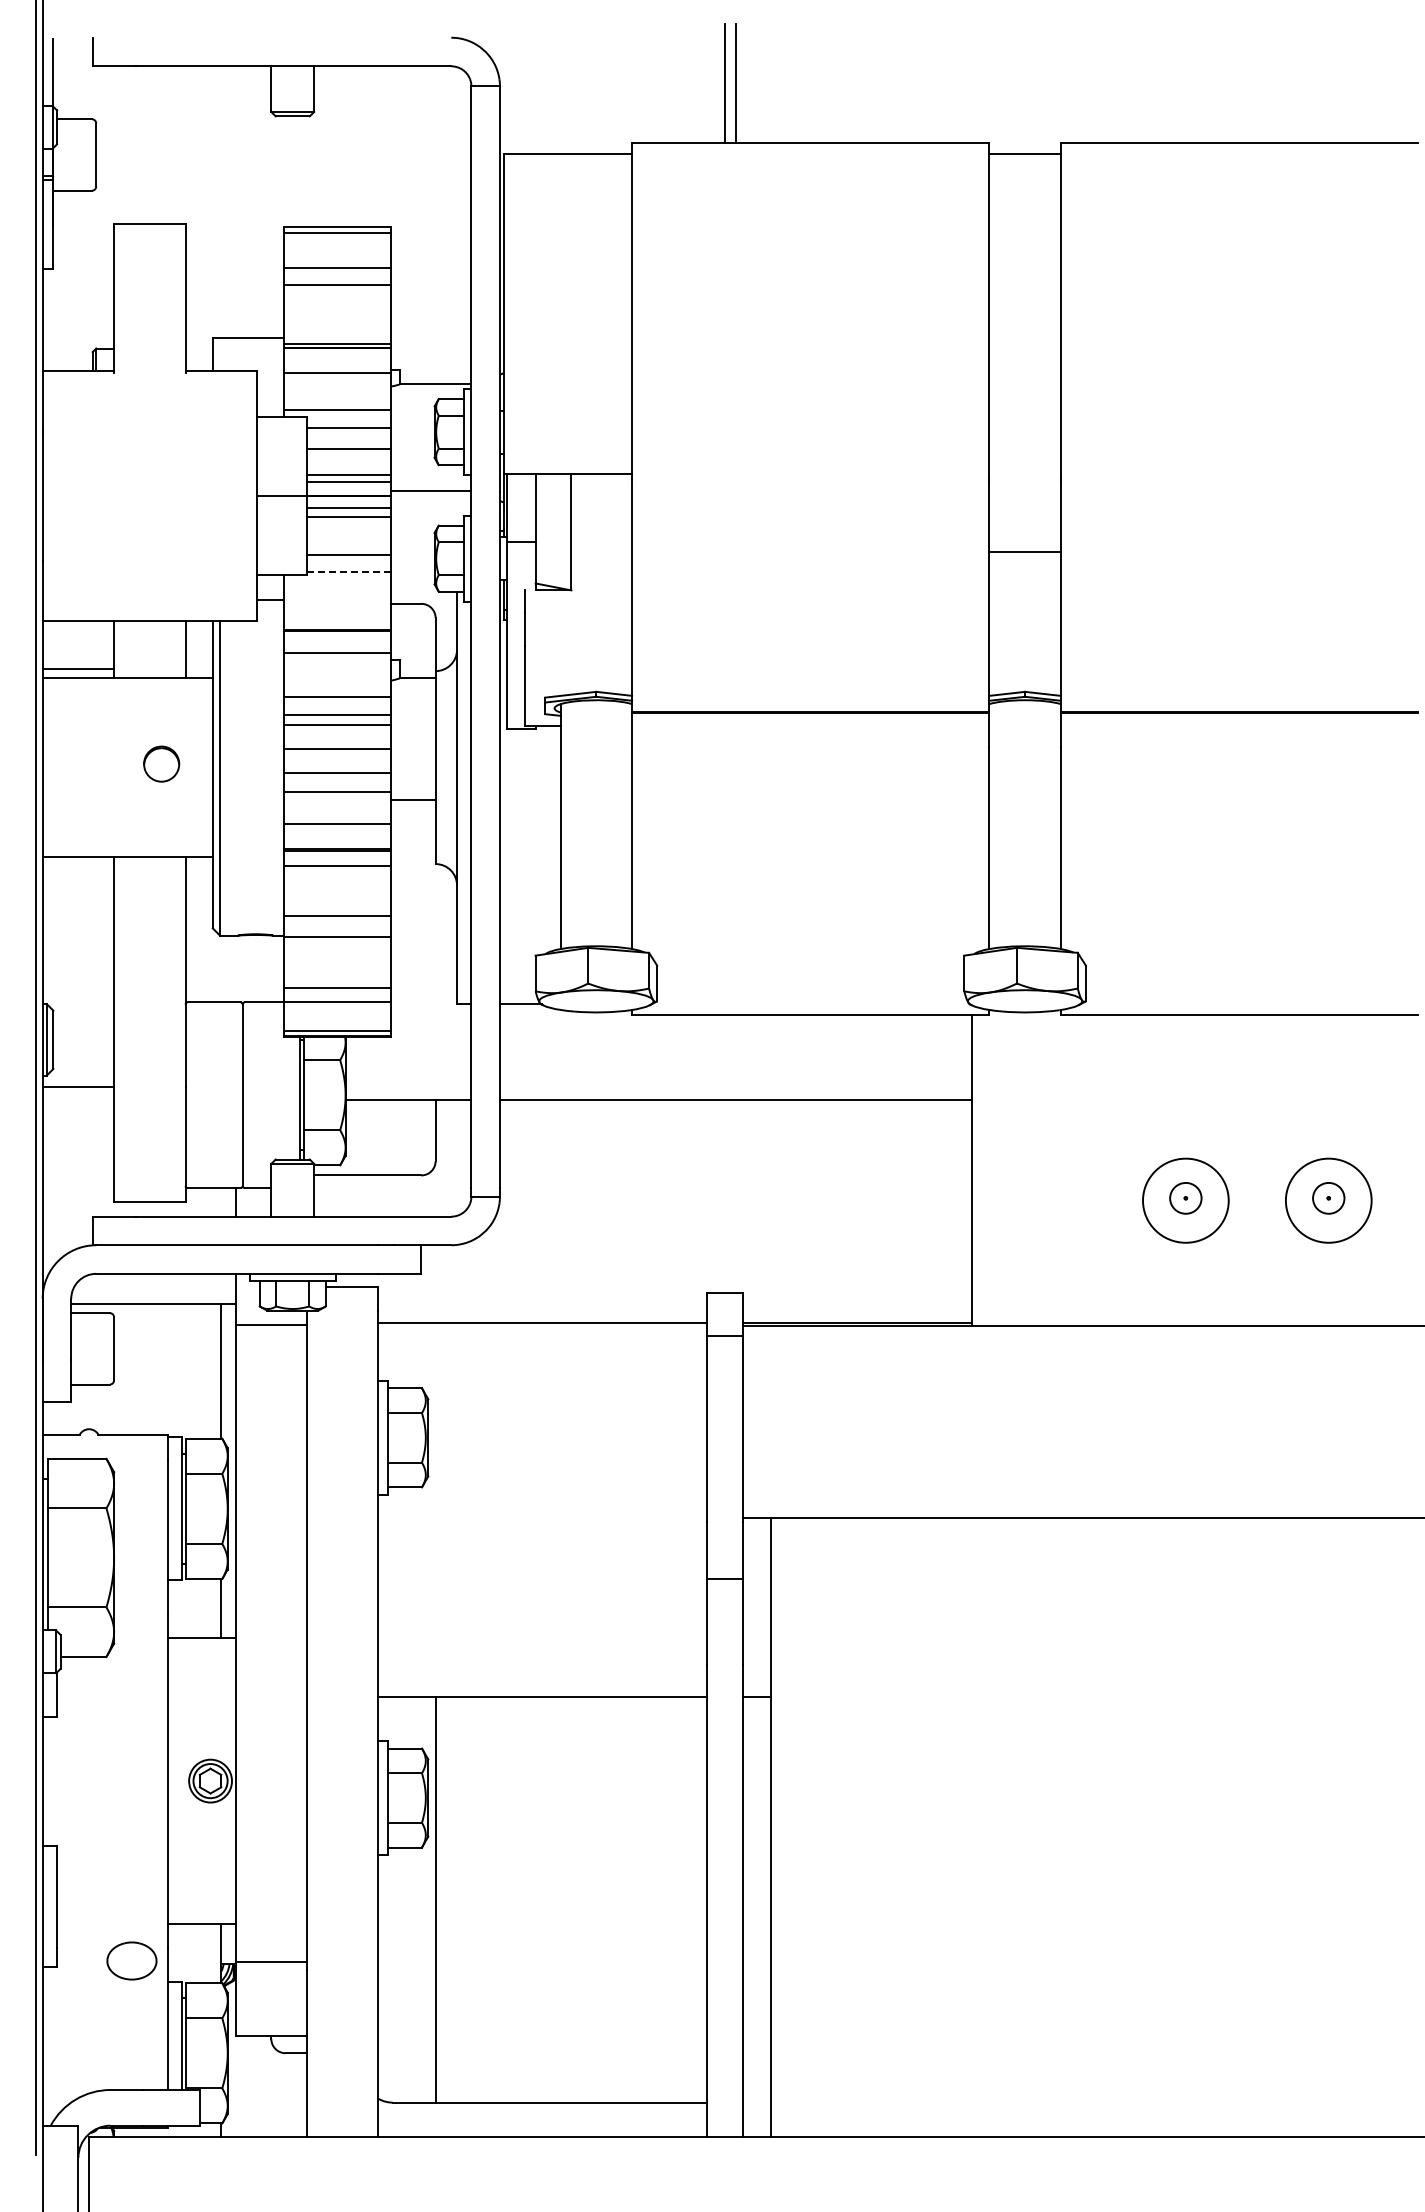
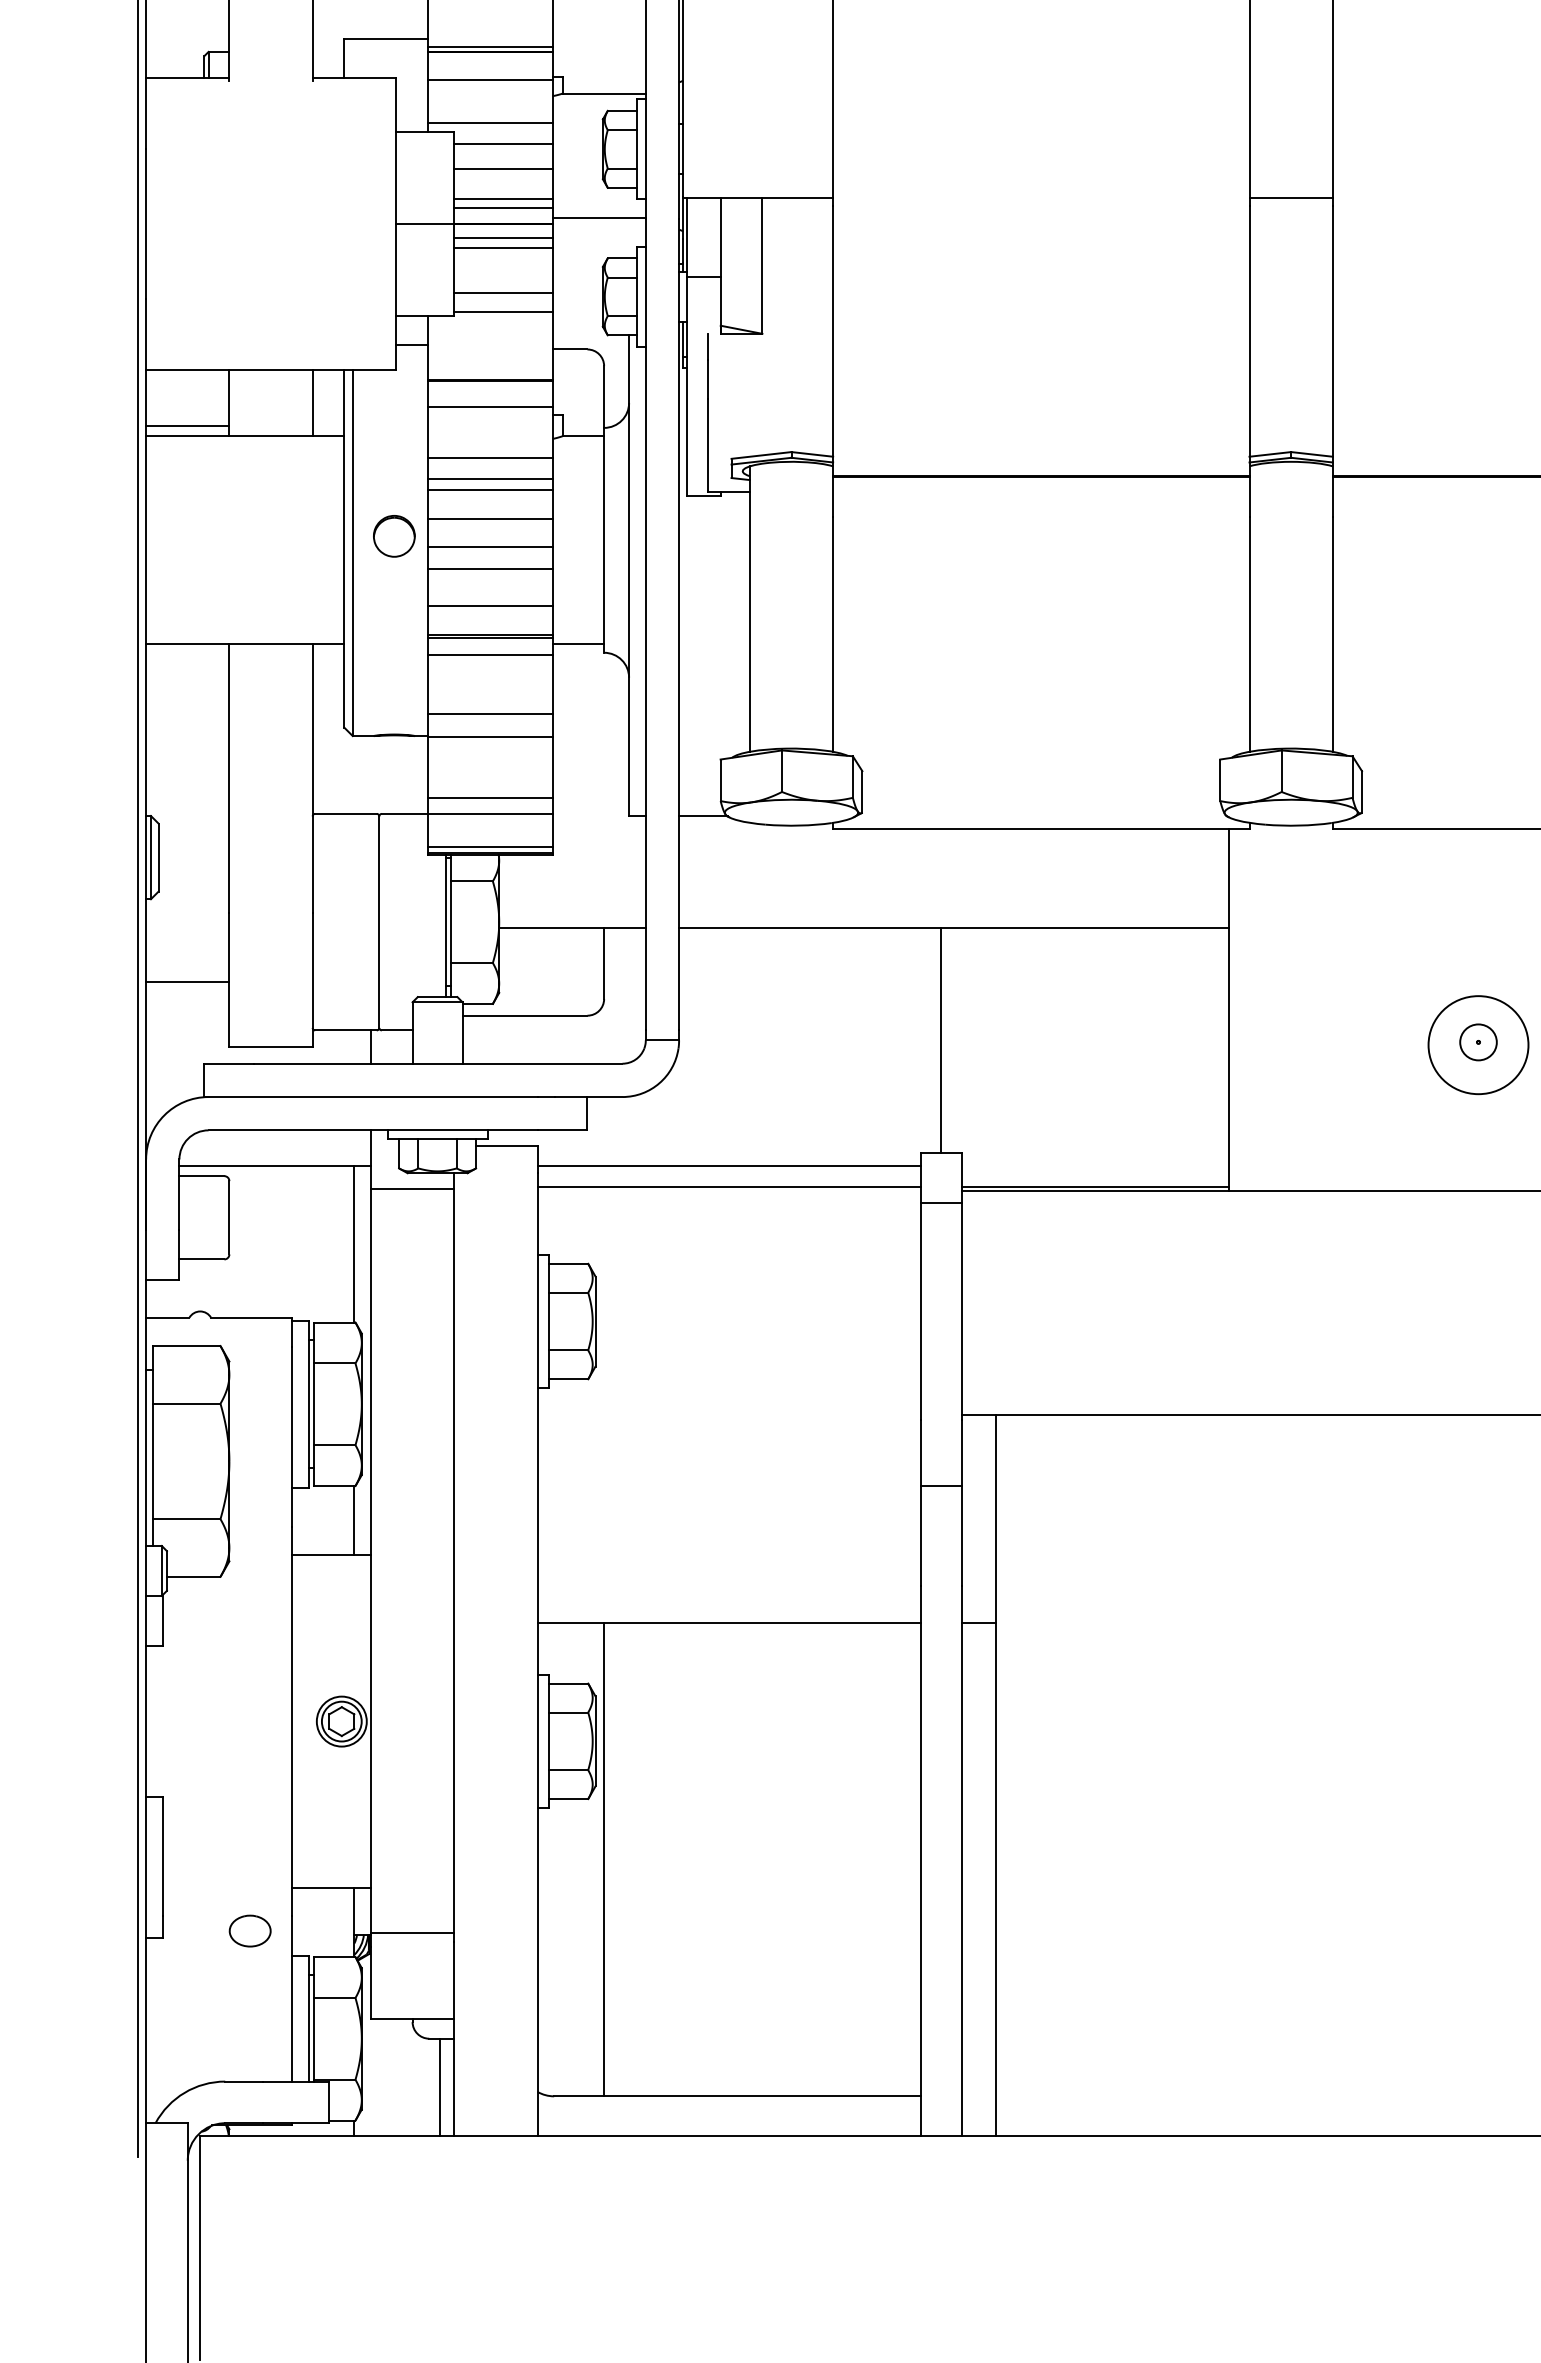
line: (1024, 551) -> (1290, 197), moved
line: (349, 571) -> (503, 311), dashed -> solid
part: (161, 763) -> (394, 535), moved
line: (413, 799) -> (578, 643), moved
line: (78, 1087) -> (187, 981), moved
line: (725, 1196) -> (941, 1040), added
line: (542, 1304) -> (728, 1166), added
part: (131, 1960) -> (249, 1930), size x0.71
line: (294, 2094) -> (439, 2086), added

